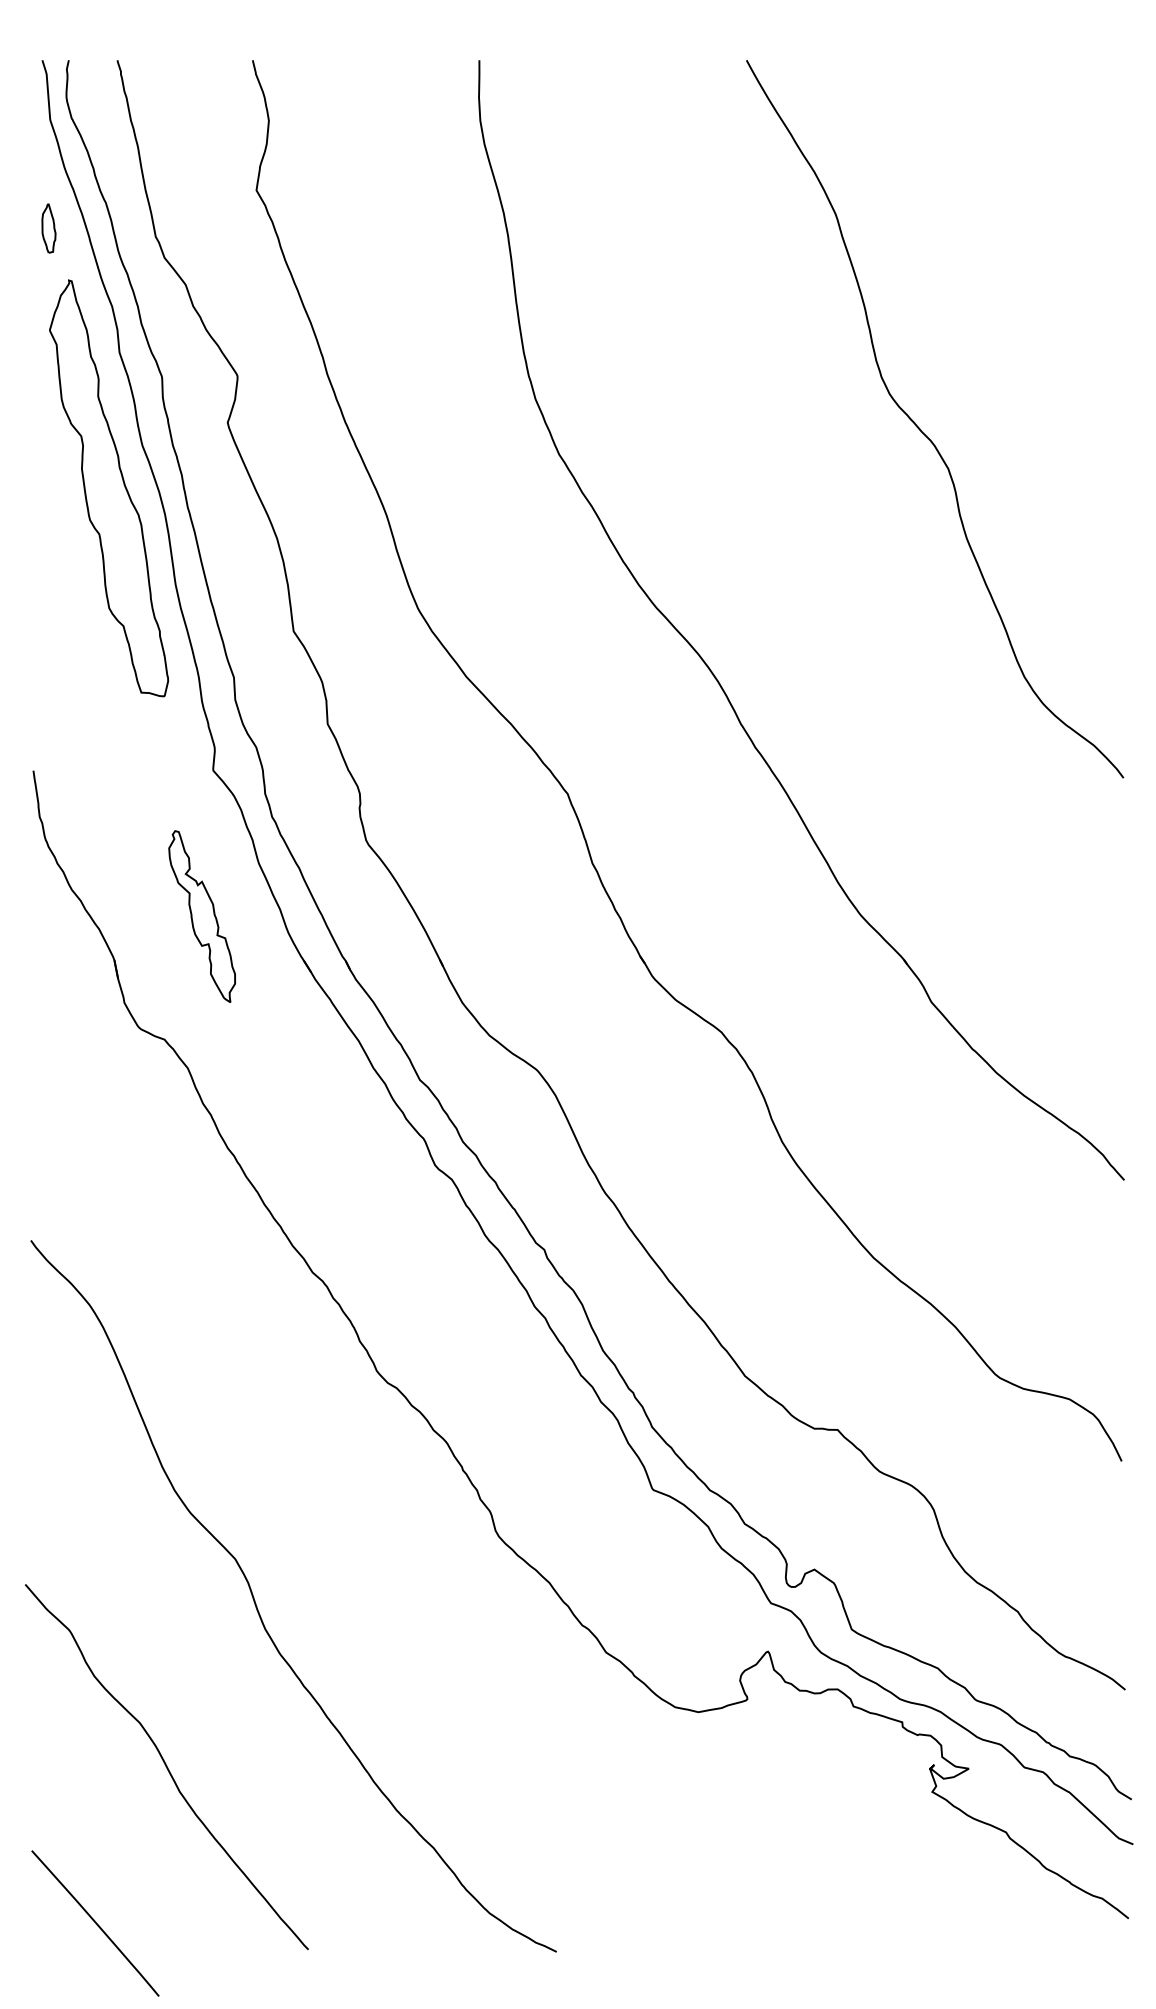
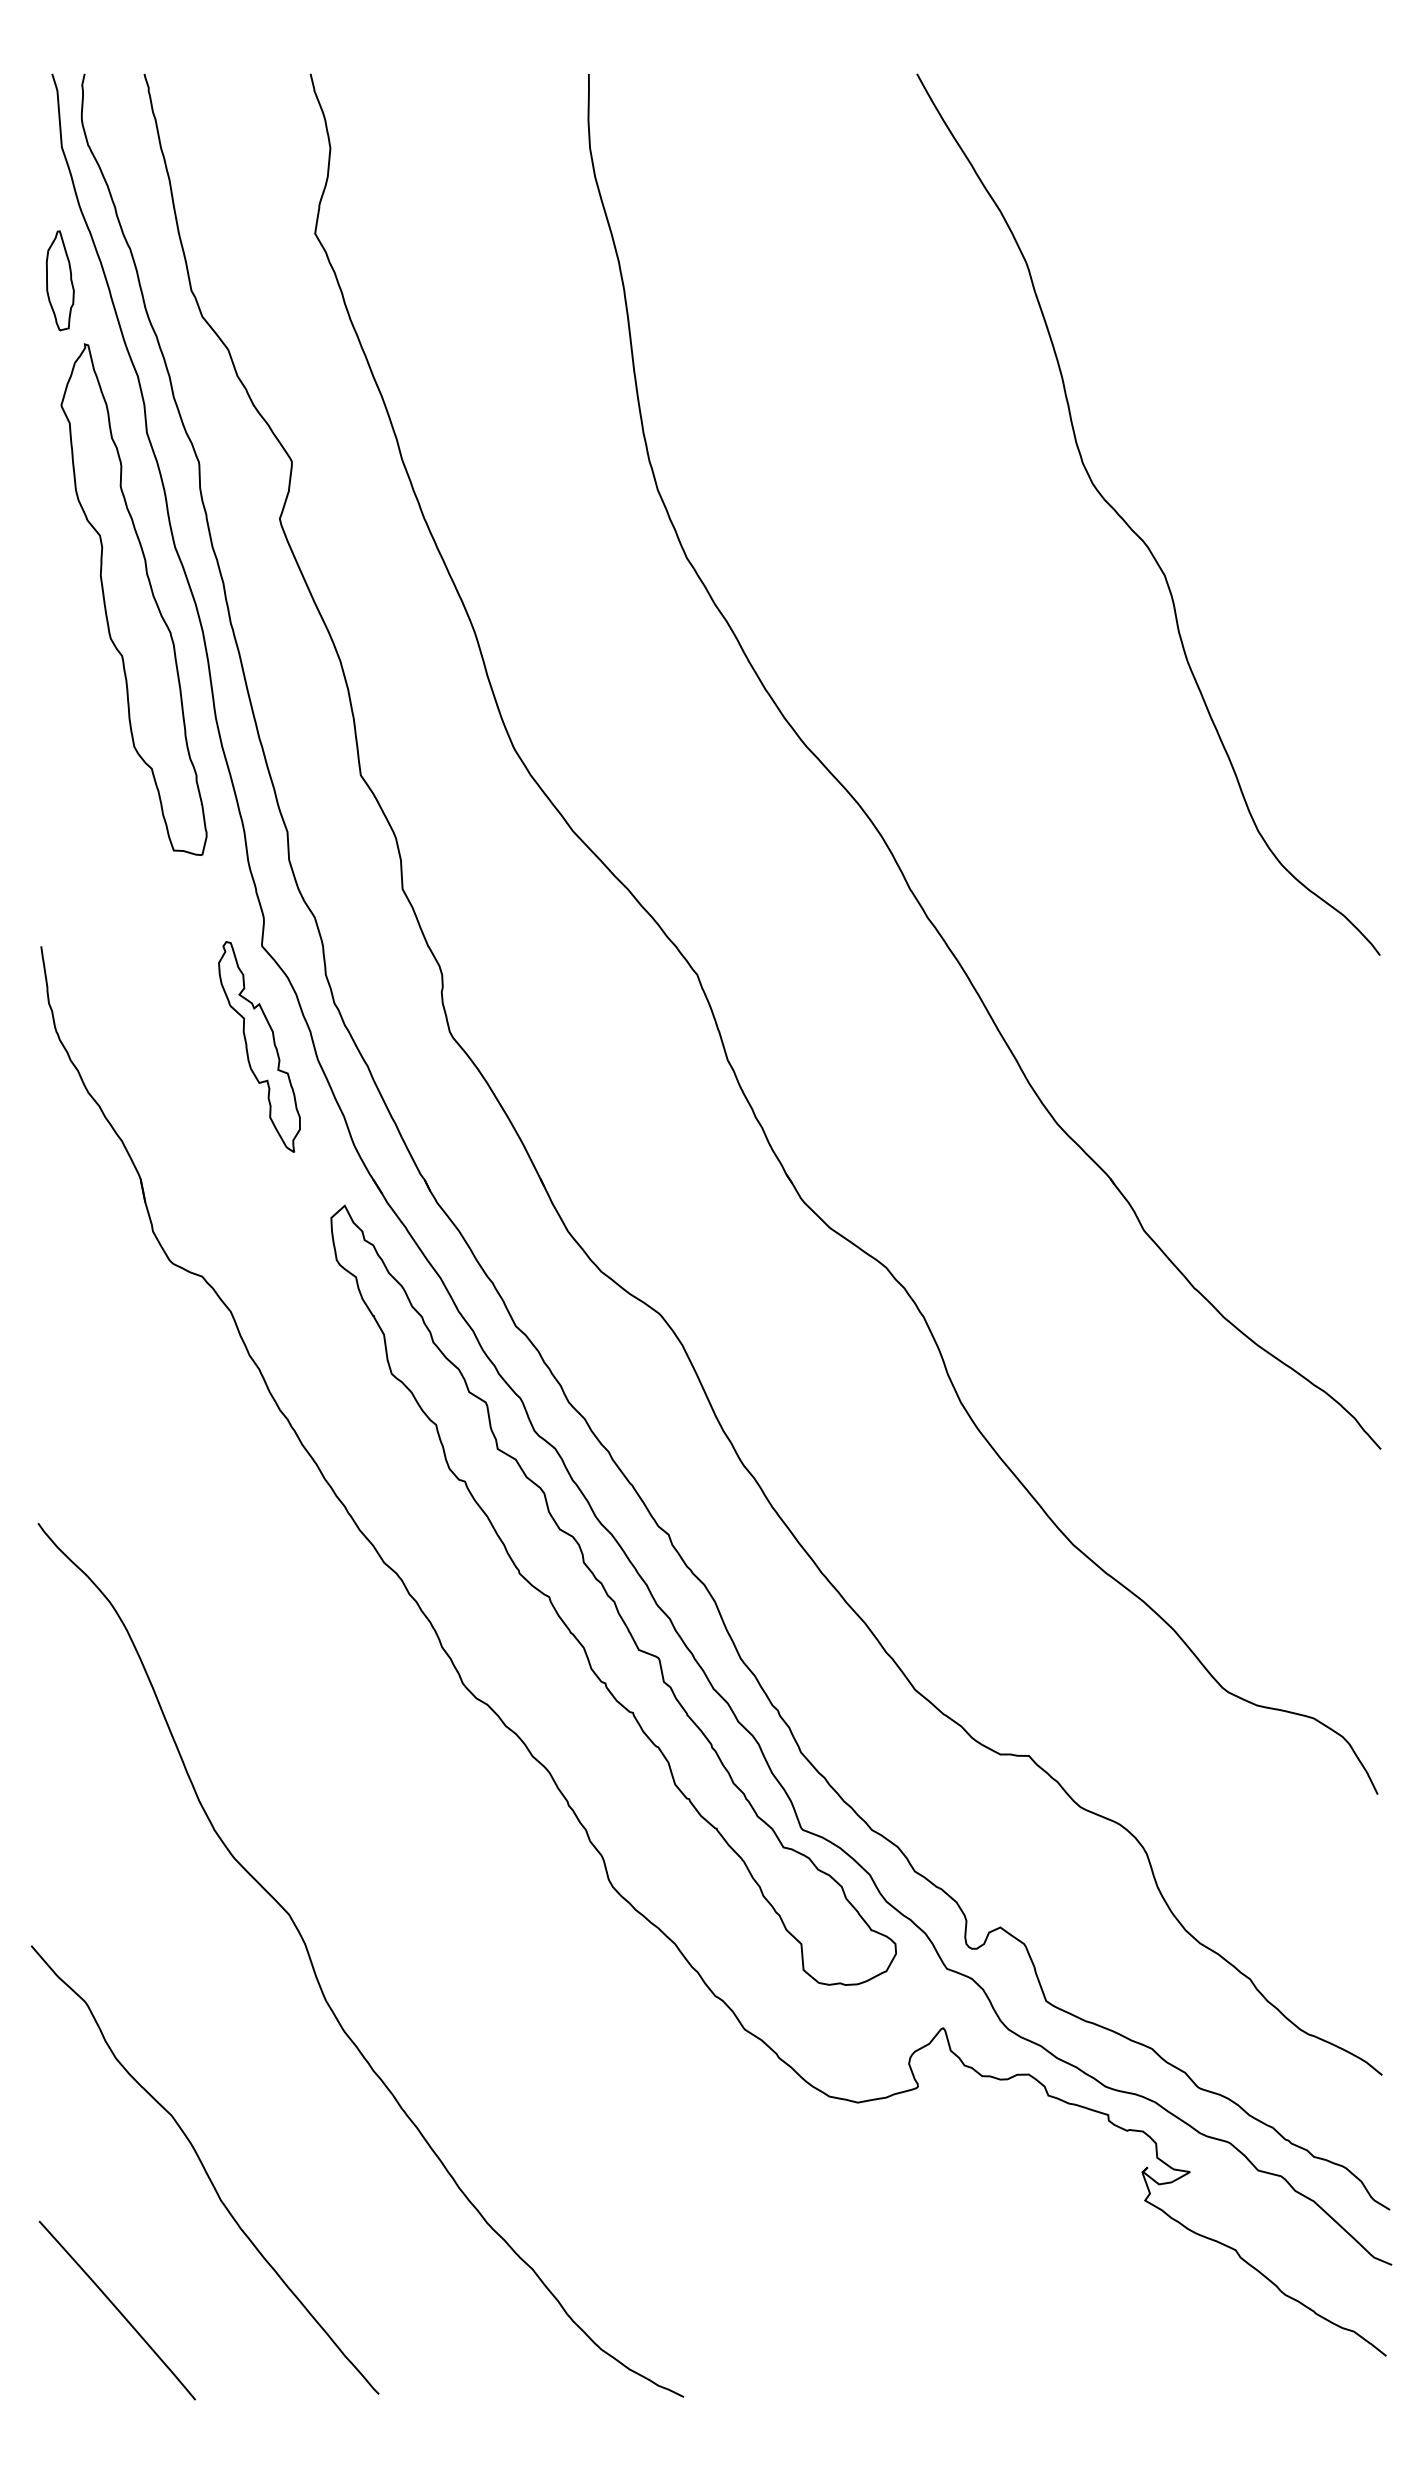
part: (48, 228) -> (59, 280), size x1.67
part: (201, 916) -> (258, 1046), moved
part: (499, 1298) -> (613, 1594), added
line: (95, 1923) -> (117, 2310), moved

